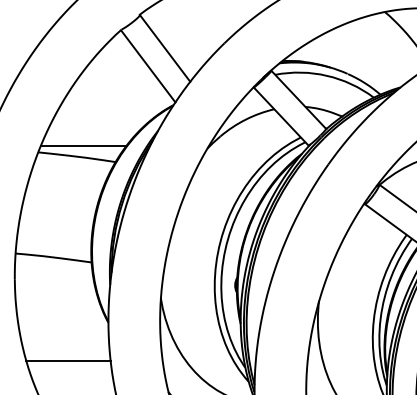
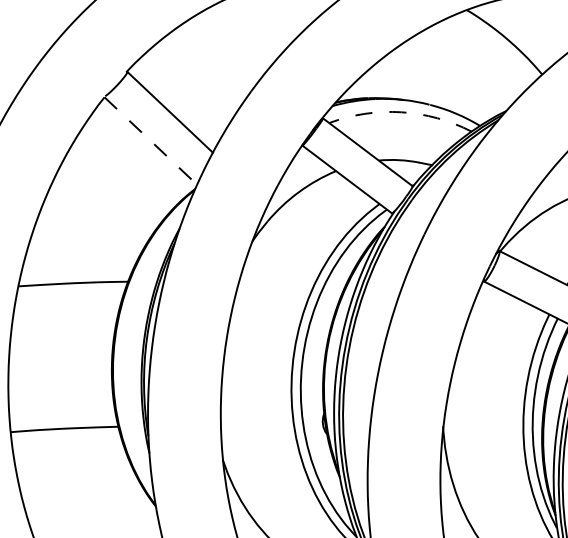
line: (148, 66) -> (151, 141), solid -> dashed
arc: (326, 75) -> (400, 111), solid -> dashed
line: (83, 145) -> (79, 266), removed

